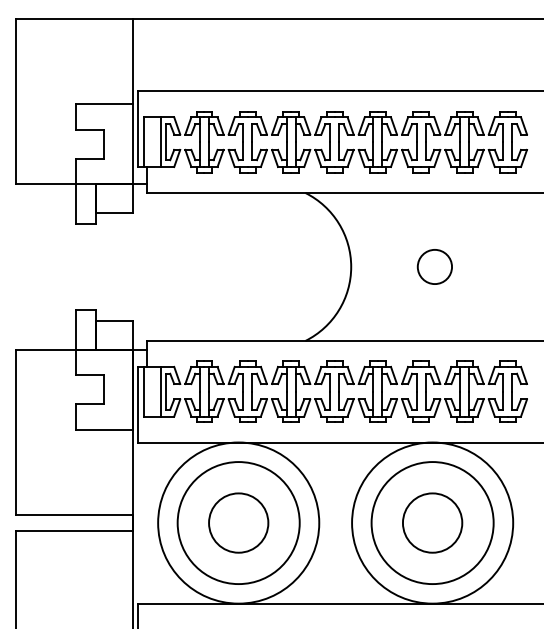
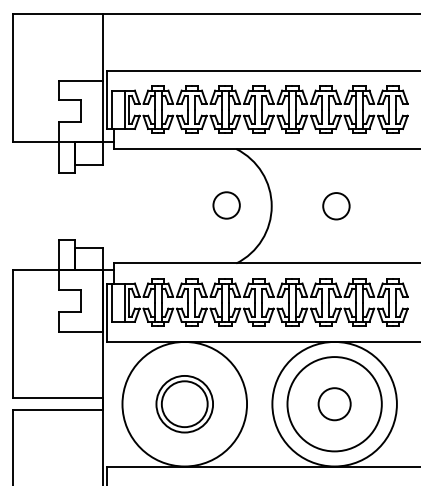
circle: (292, 265) -> (226, 205), added
circle: (432, 522) -> (334, 403), size x0.7
circle: (238, 523) -> (184, 404), size x0.6

